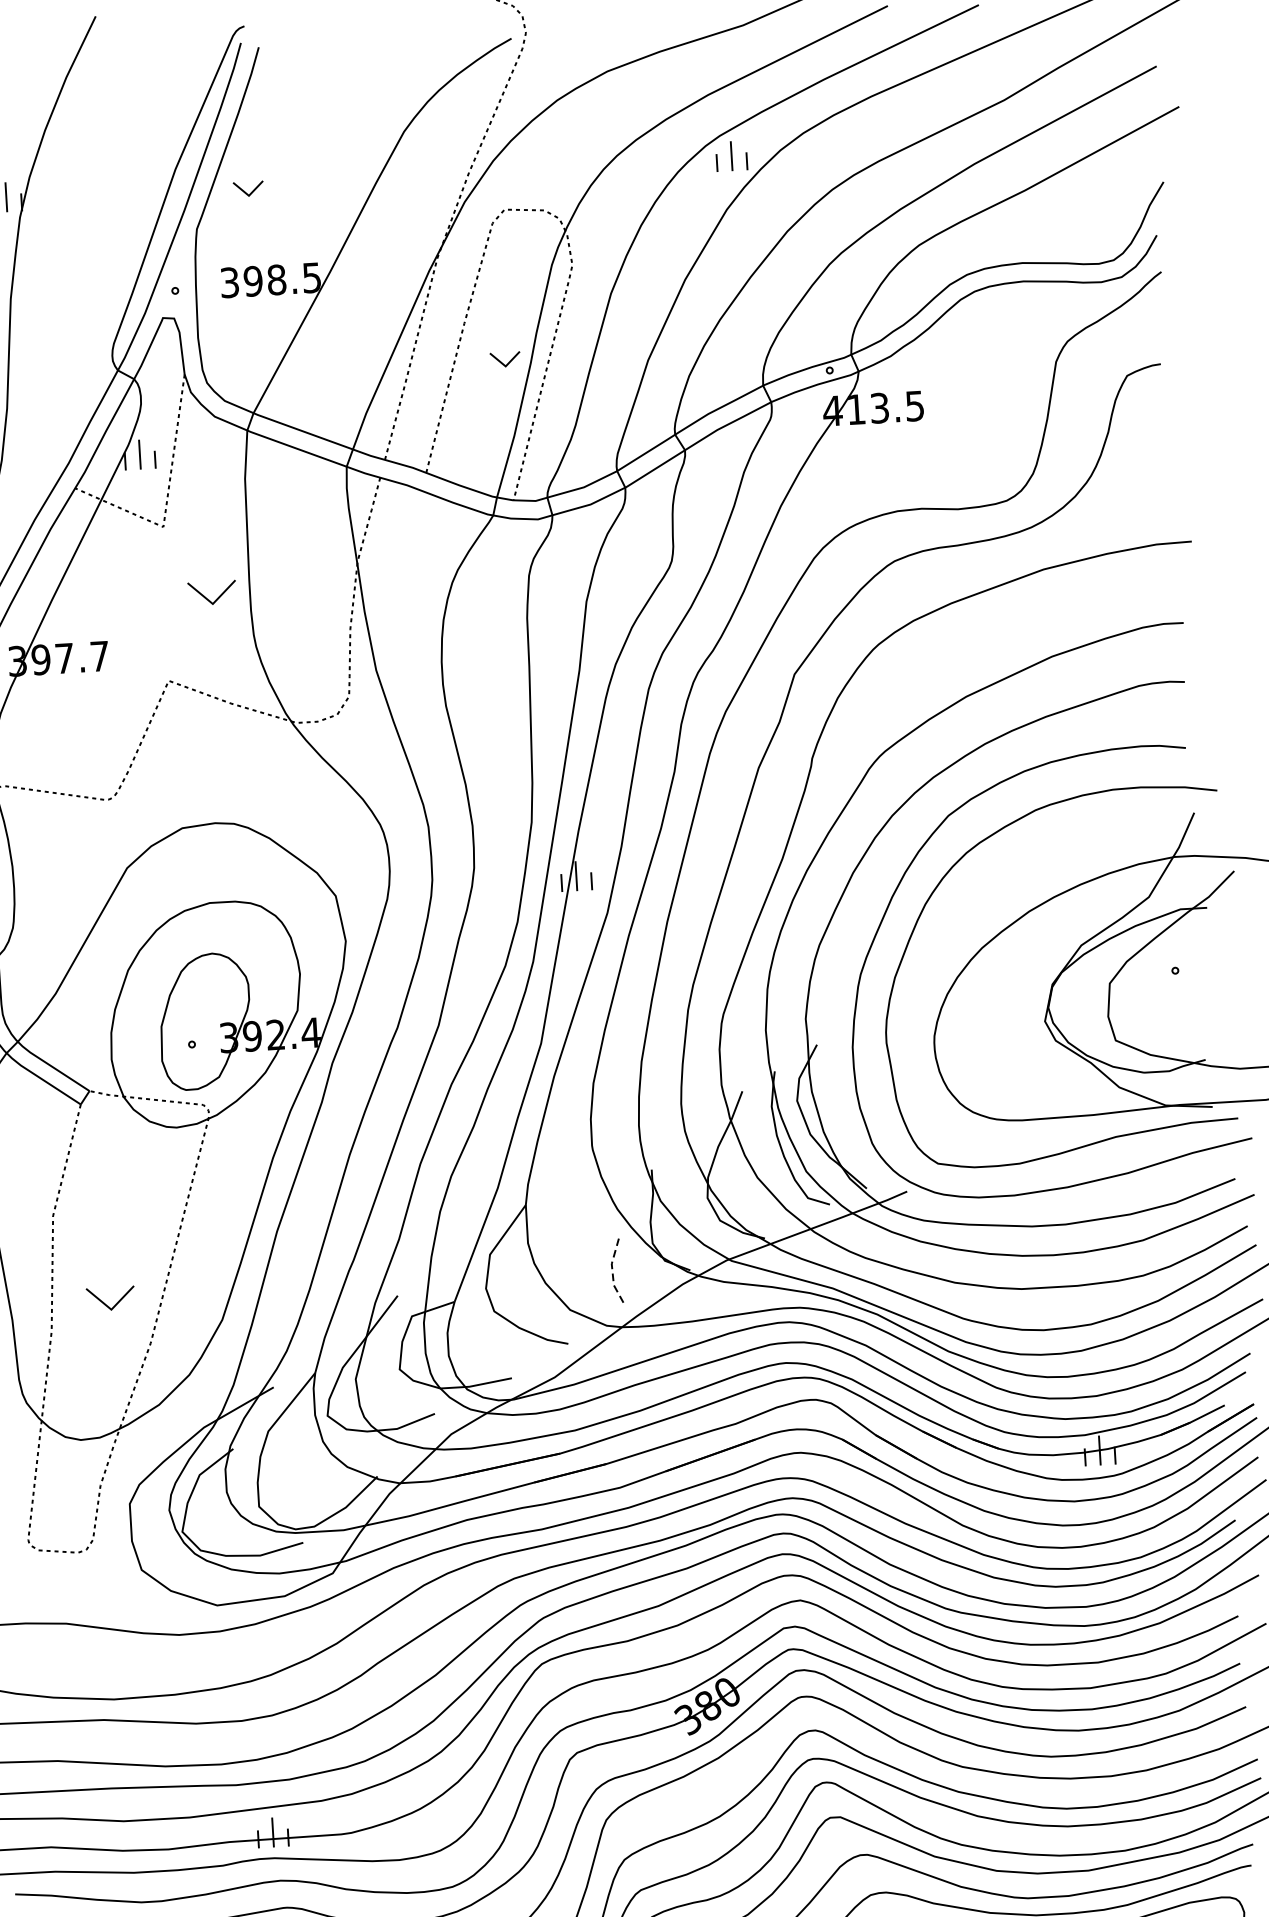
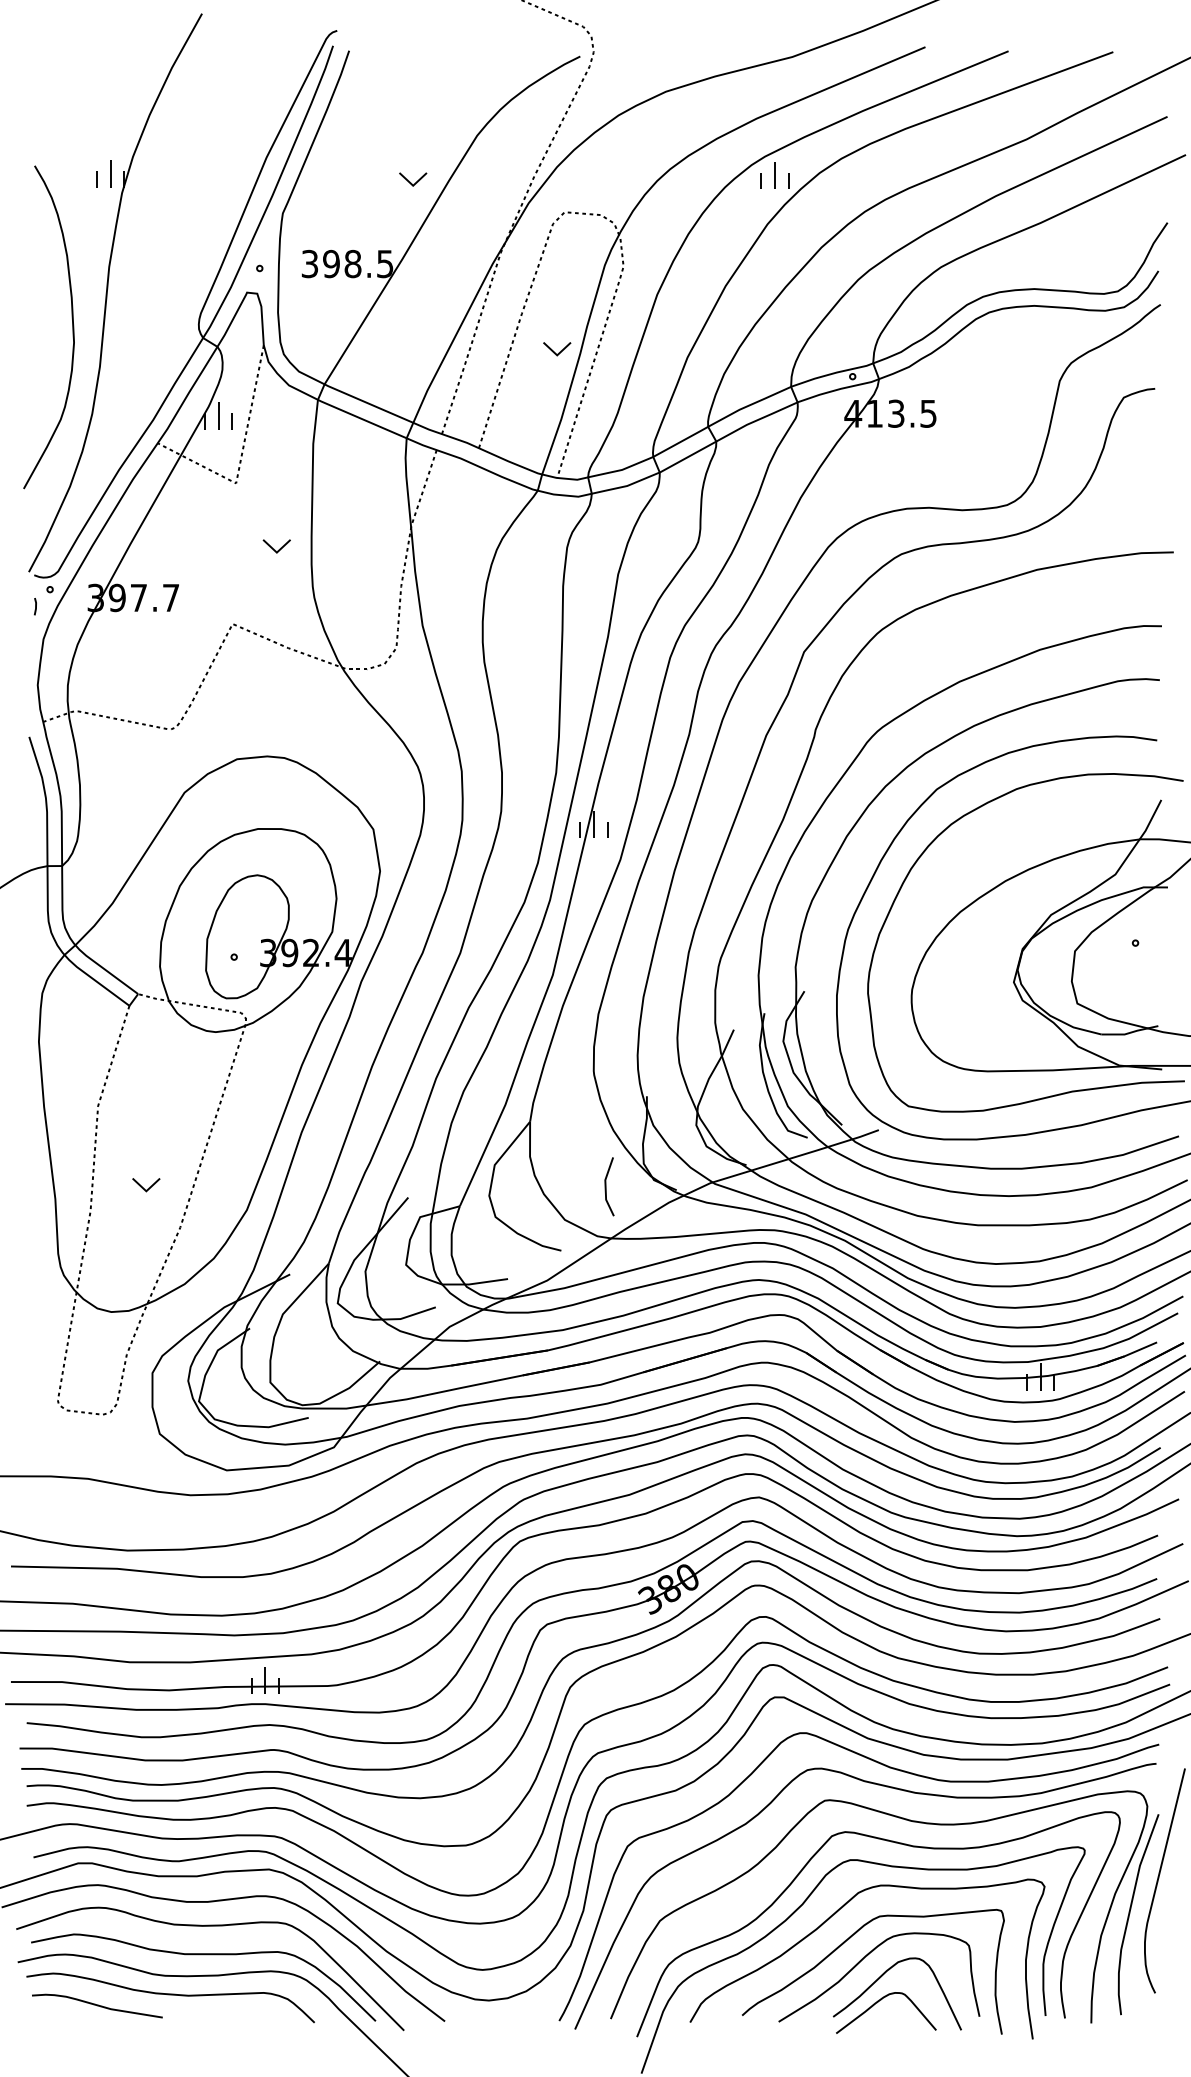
part: (248, 188) -> (413, 179), moved
part: (211, 593) -> (276, 546), size x0.62
line: (612, 1271) -> (605, 1187), dashed -> solid
part: (111, 1299) -> (146, 1185), size x0.62

